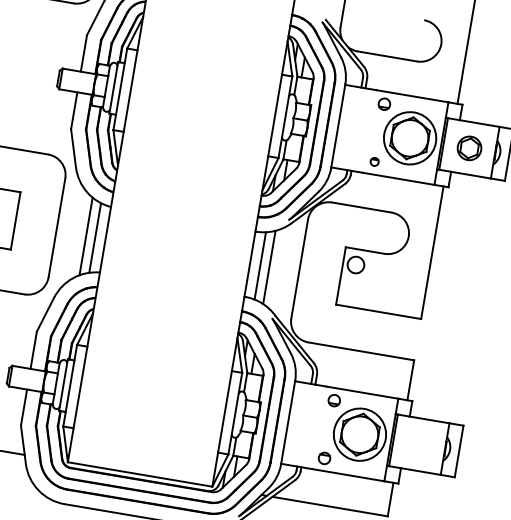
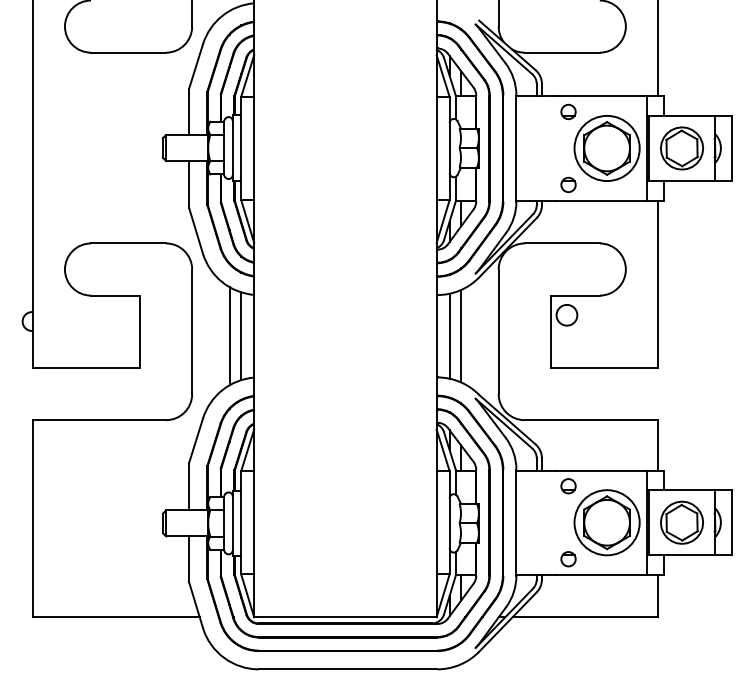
part: (469, 148) -> (682, 148), size x1.43
part: (374, 161) -> (568, 184), size x1.43
part: (419, 444) -> (682, 522), added

